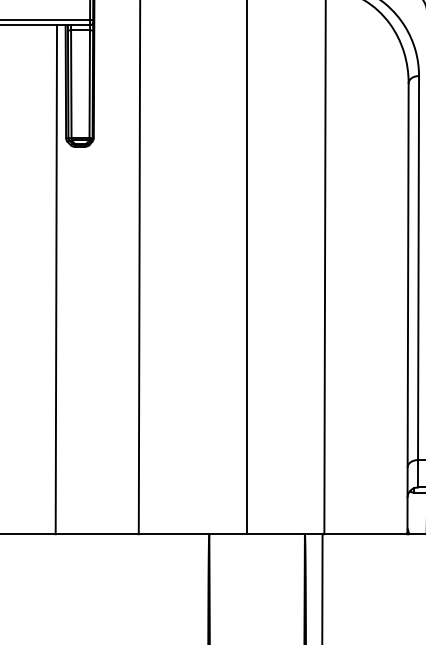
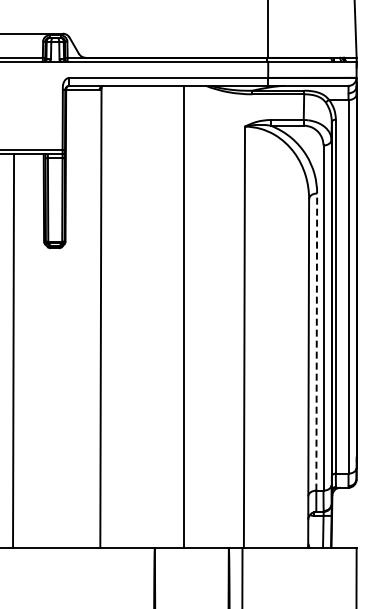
line: (418, 268) -> (316, 342), solid -> dashed
line: (56, 280) -> (13, 351), moved

